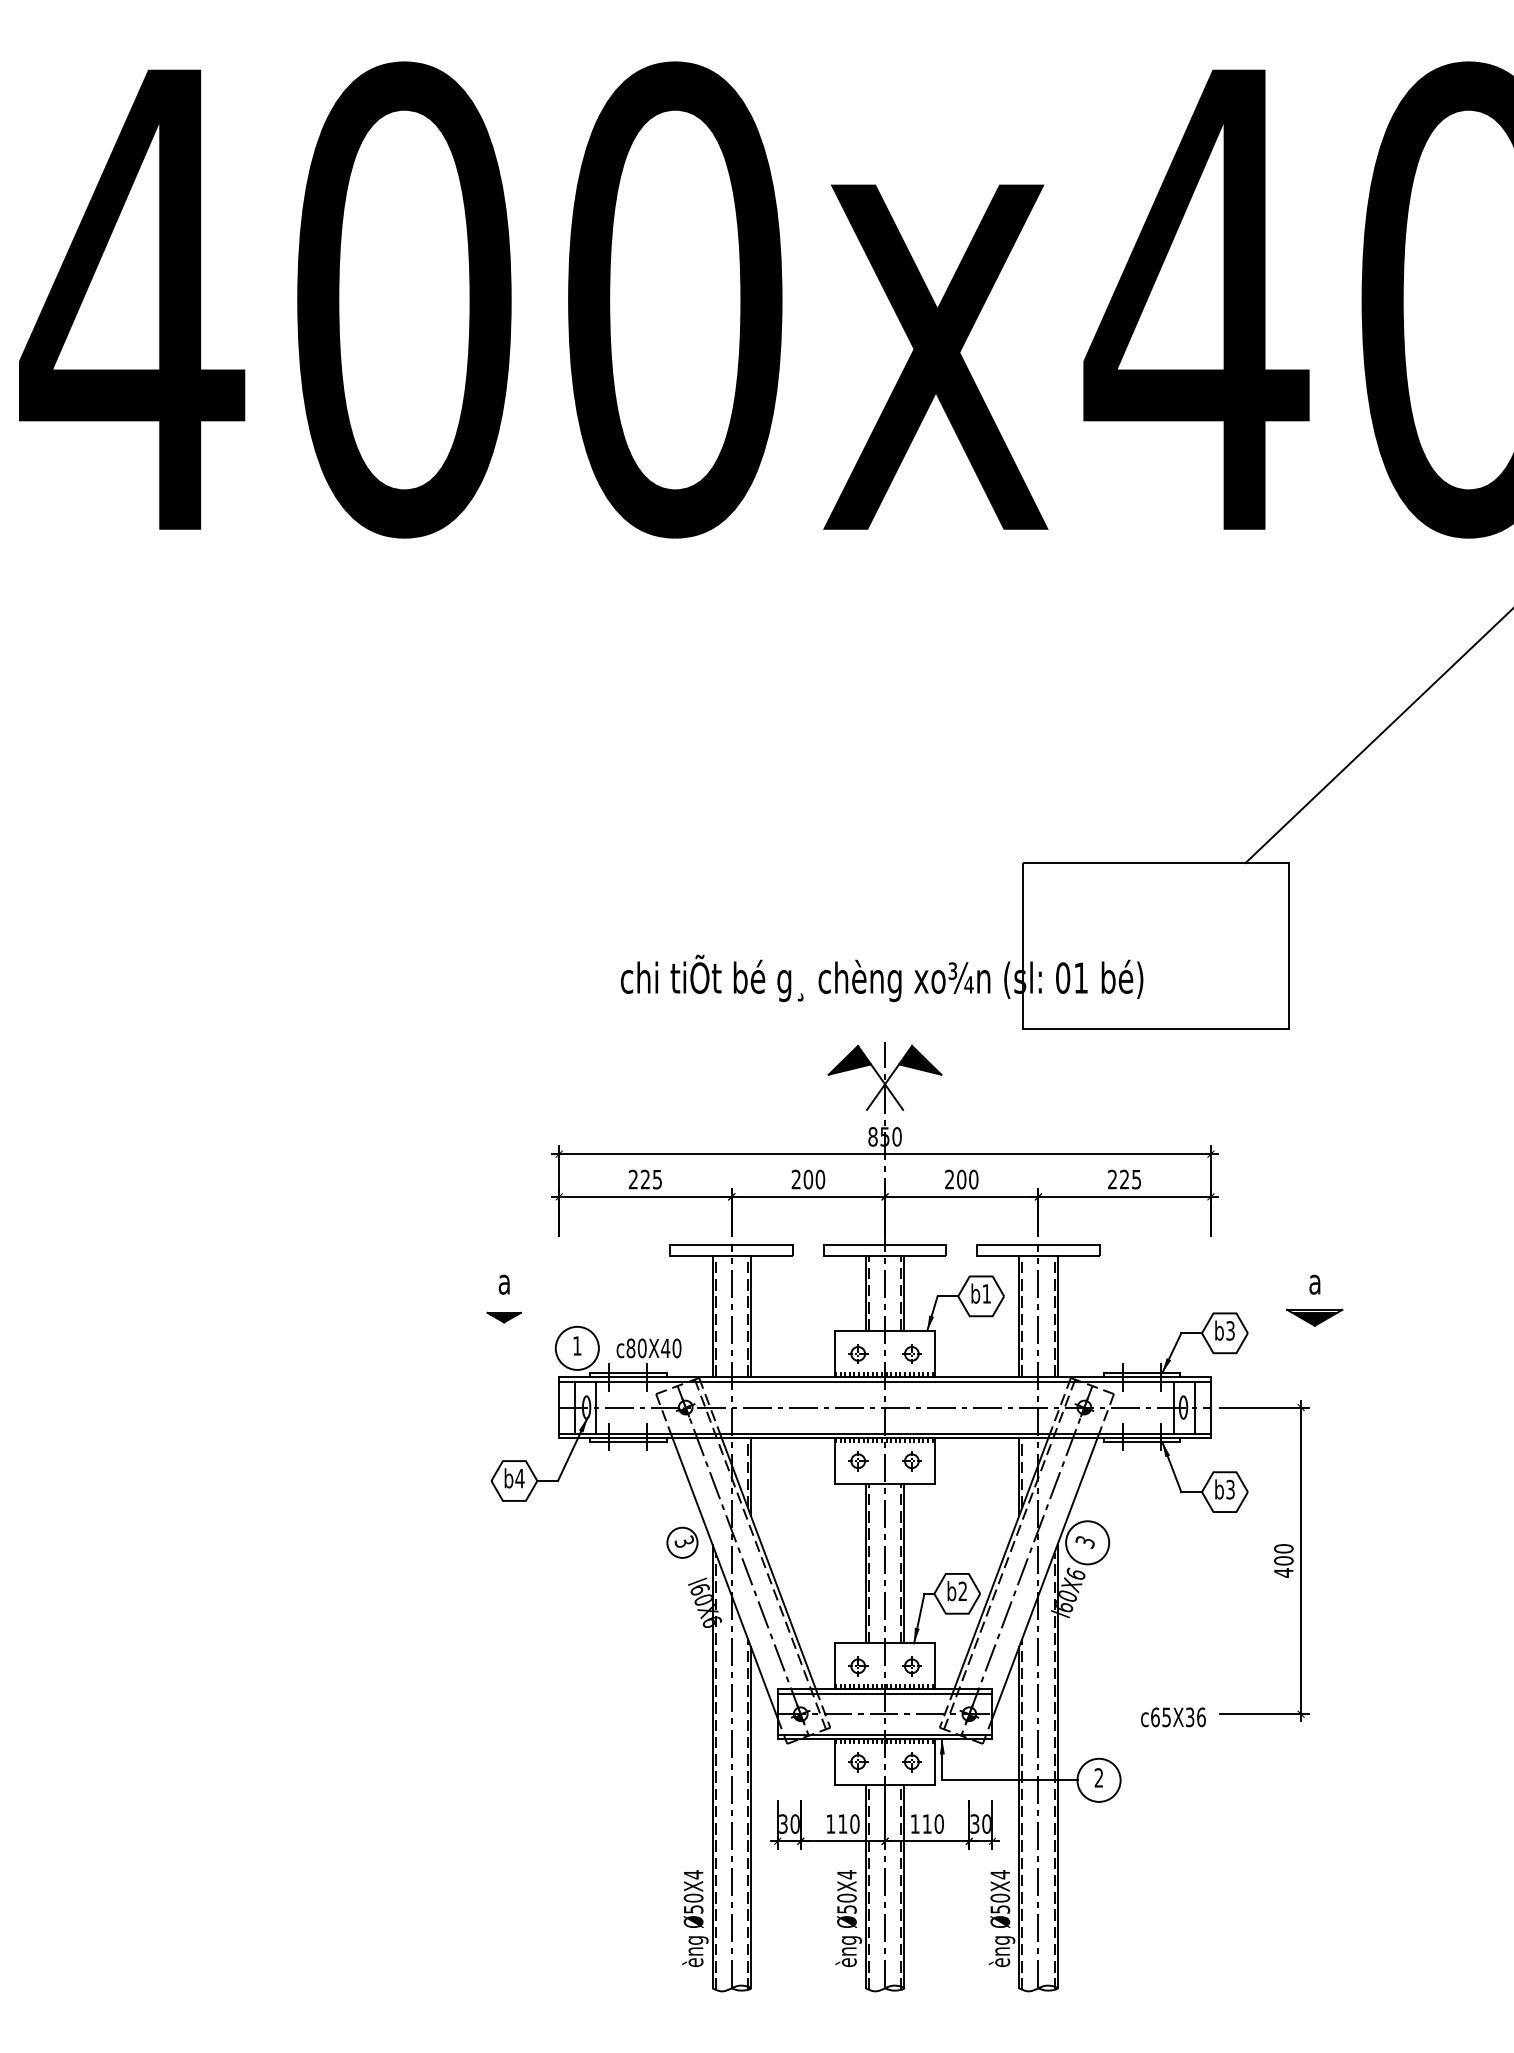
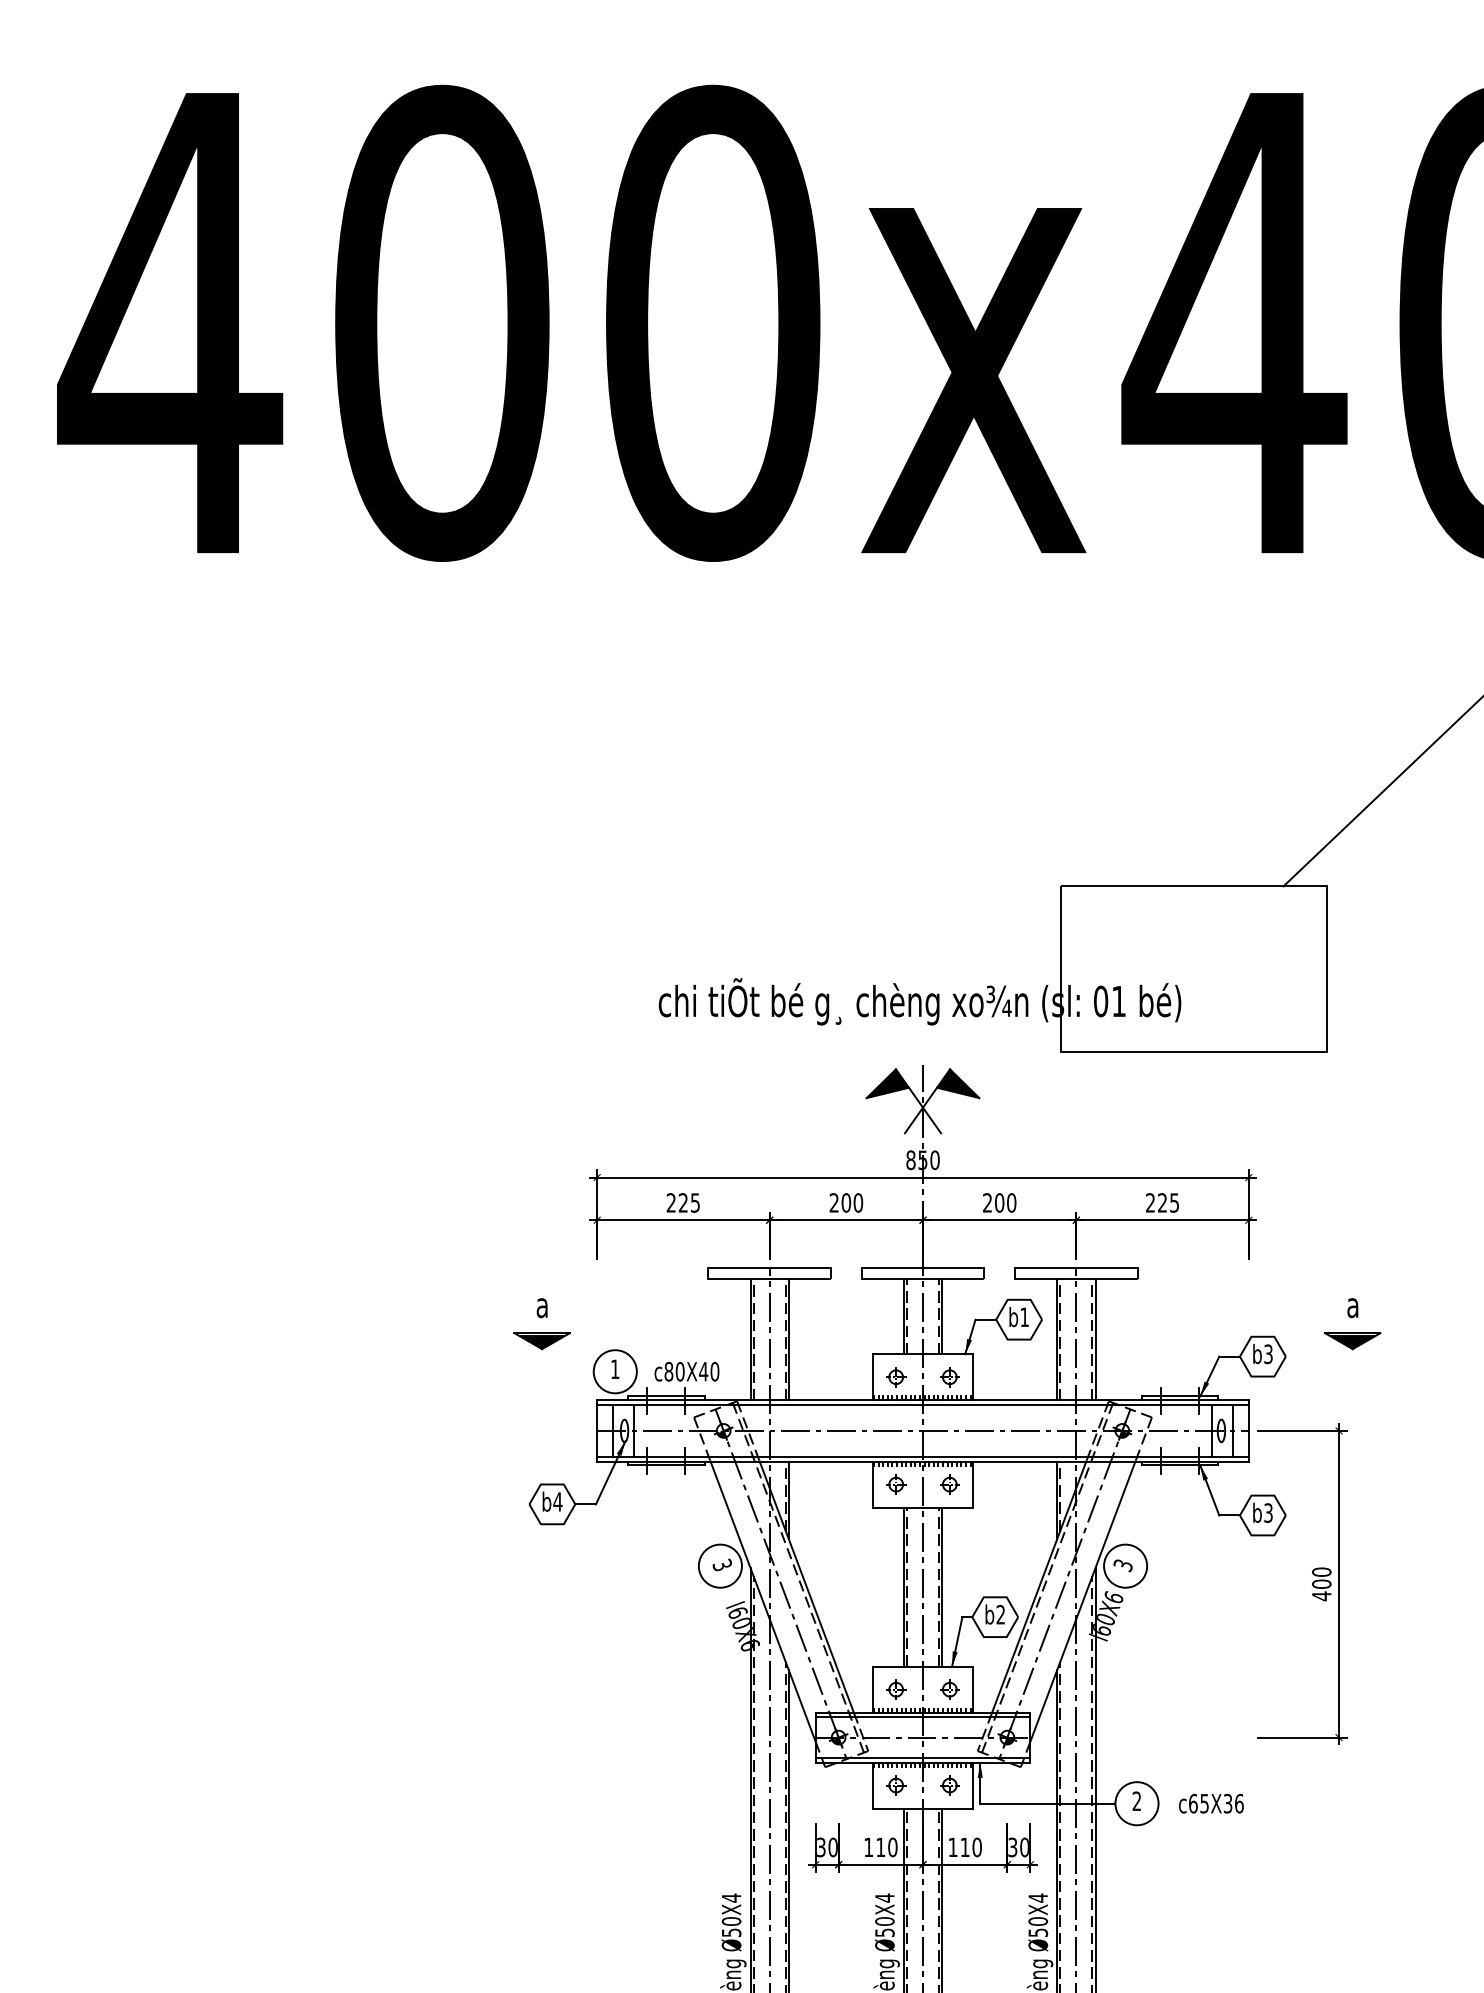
part: (503, 1317) -> (541, 1340), size x1.67
circle: (682, 1542) -> (720, 1565), size x1.43
text: (1173, 1717) -> (1211, 1803), moved

